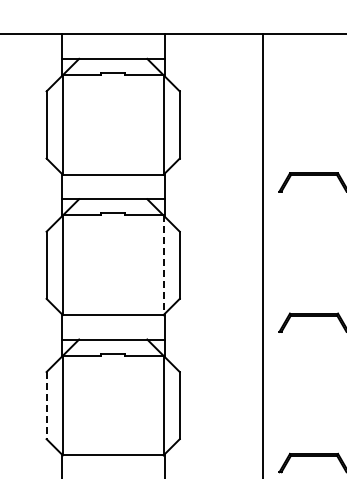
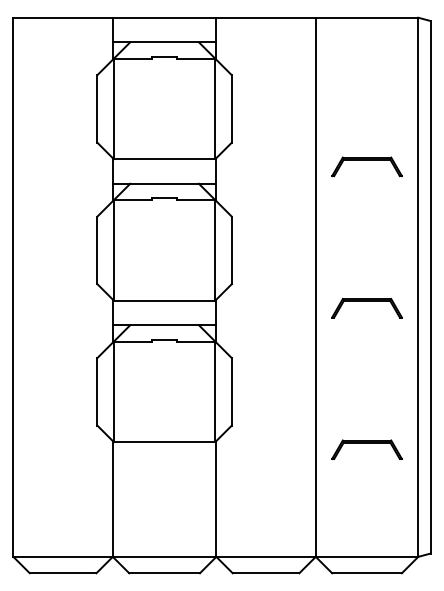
line: (163, 265) -> (215, 250), dashed -> solid
line: (46, 405) -> (97, 391), dashed -> solid

